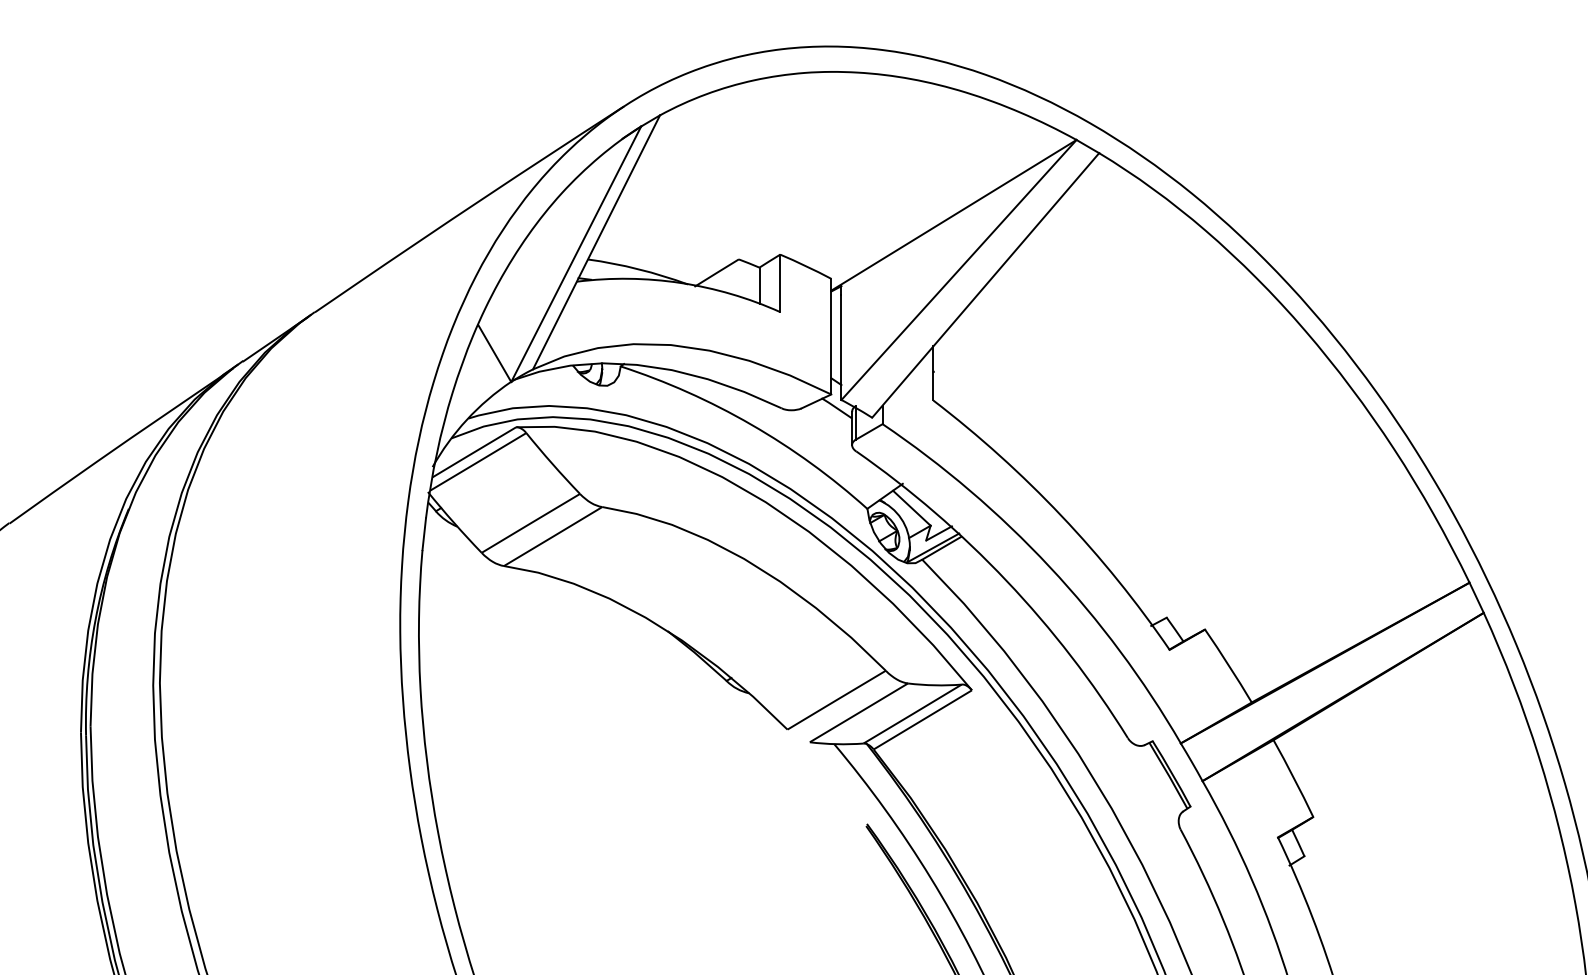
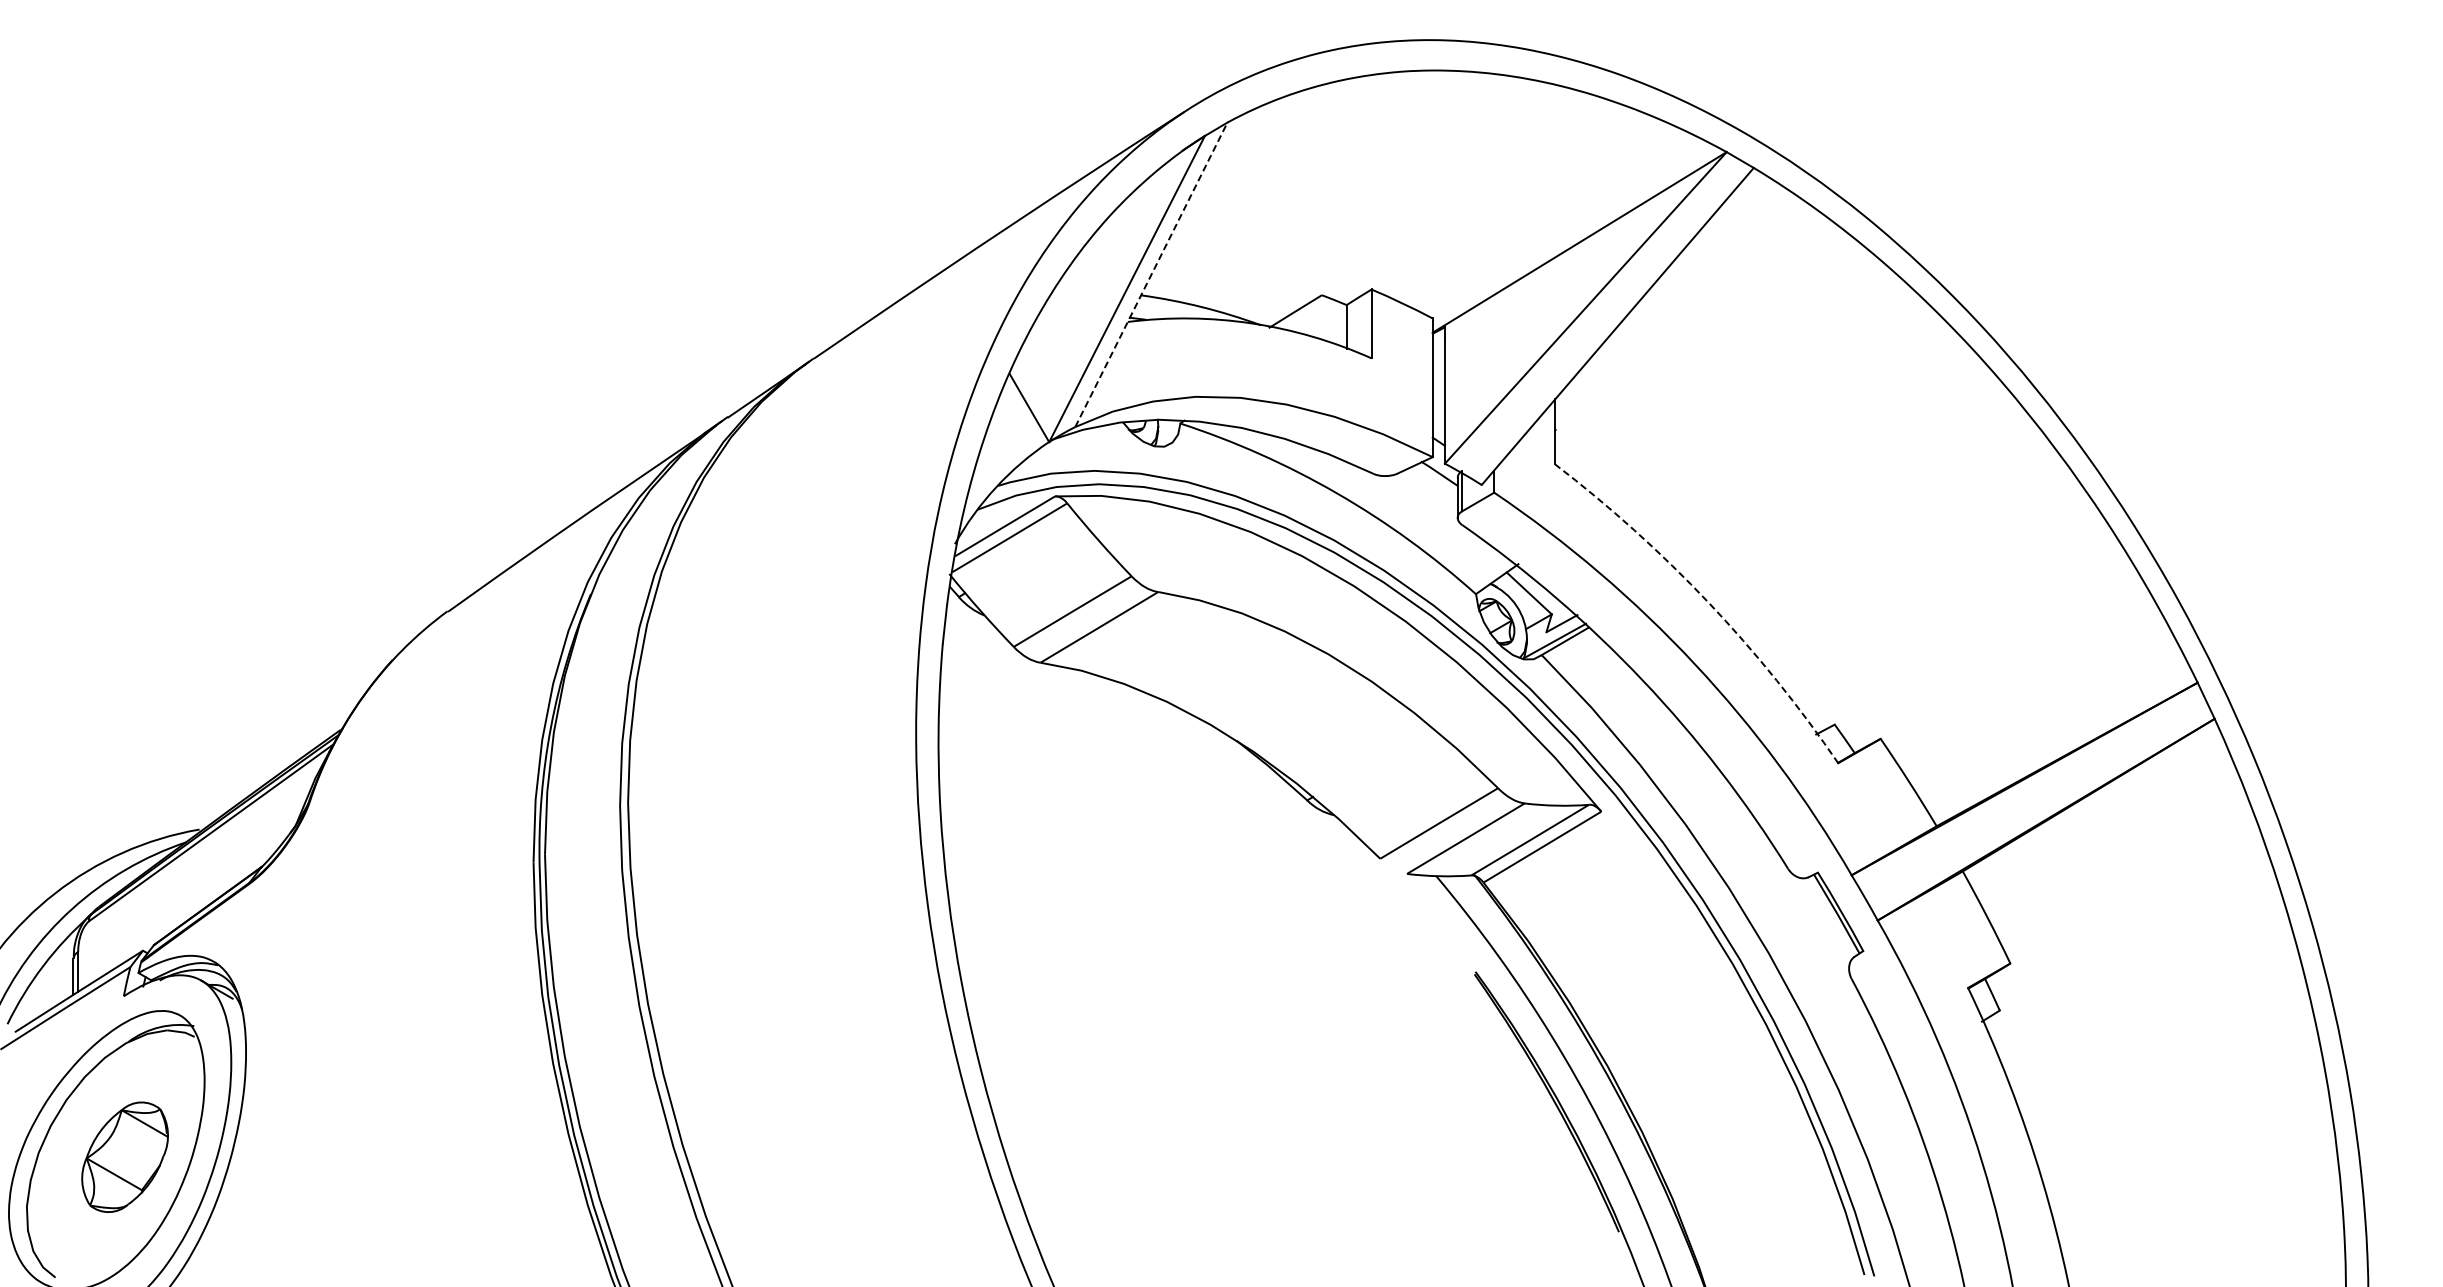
line: (596, 242) -> (1151, 274), solid -> dashed
arc: (1061, 515) -> (1708, 602), solid -> dashed

